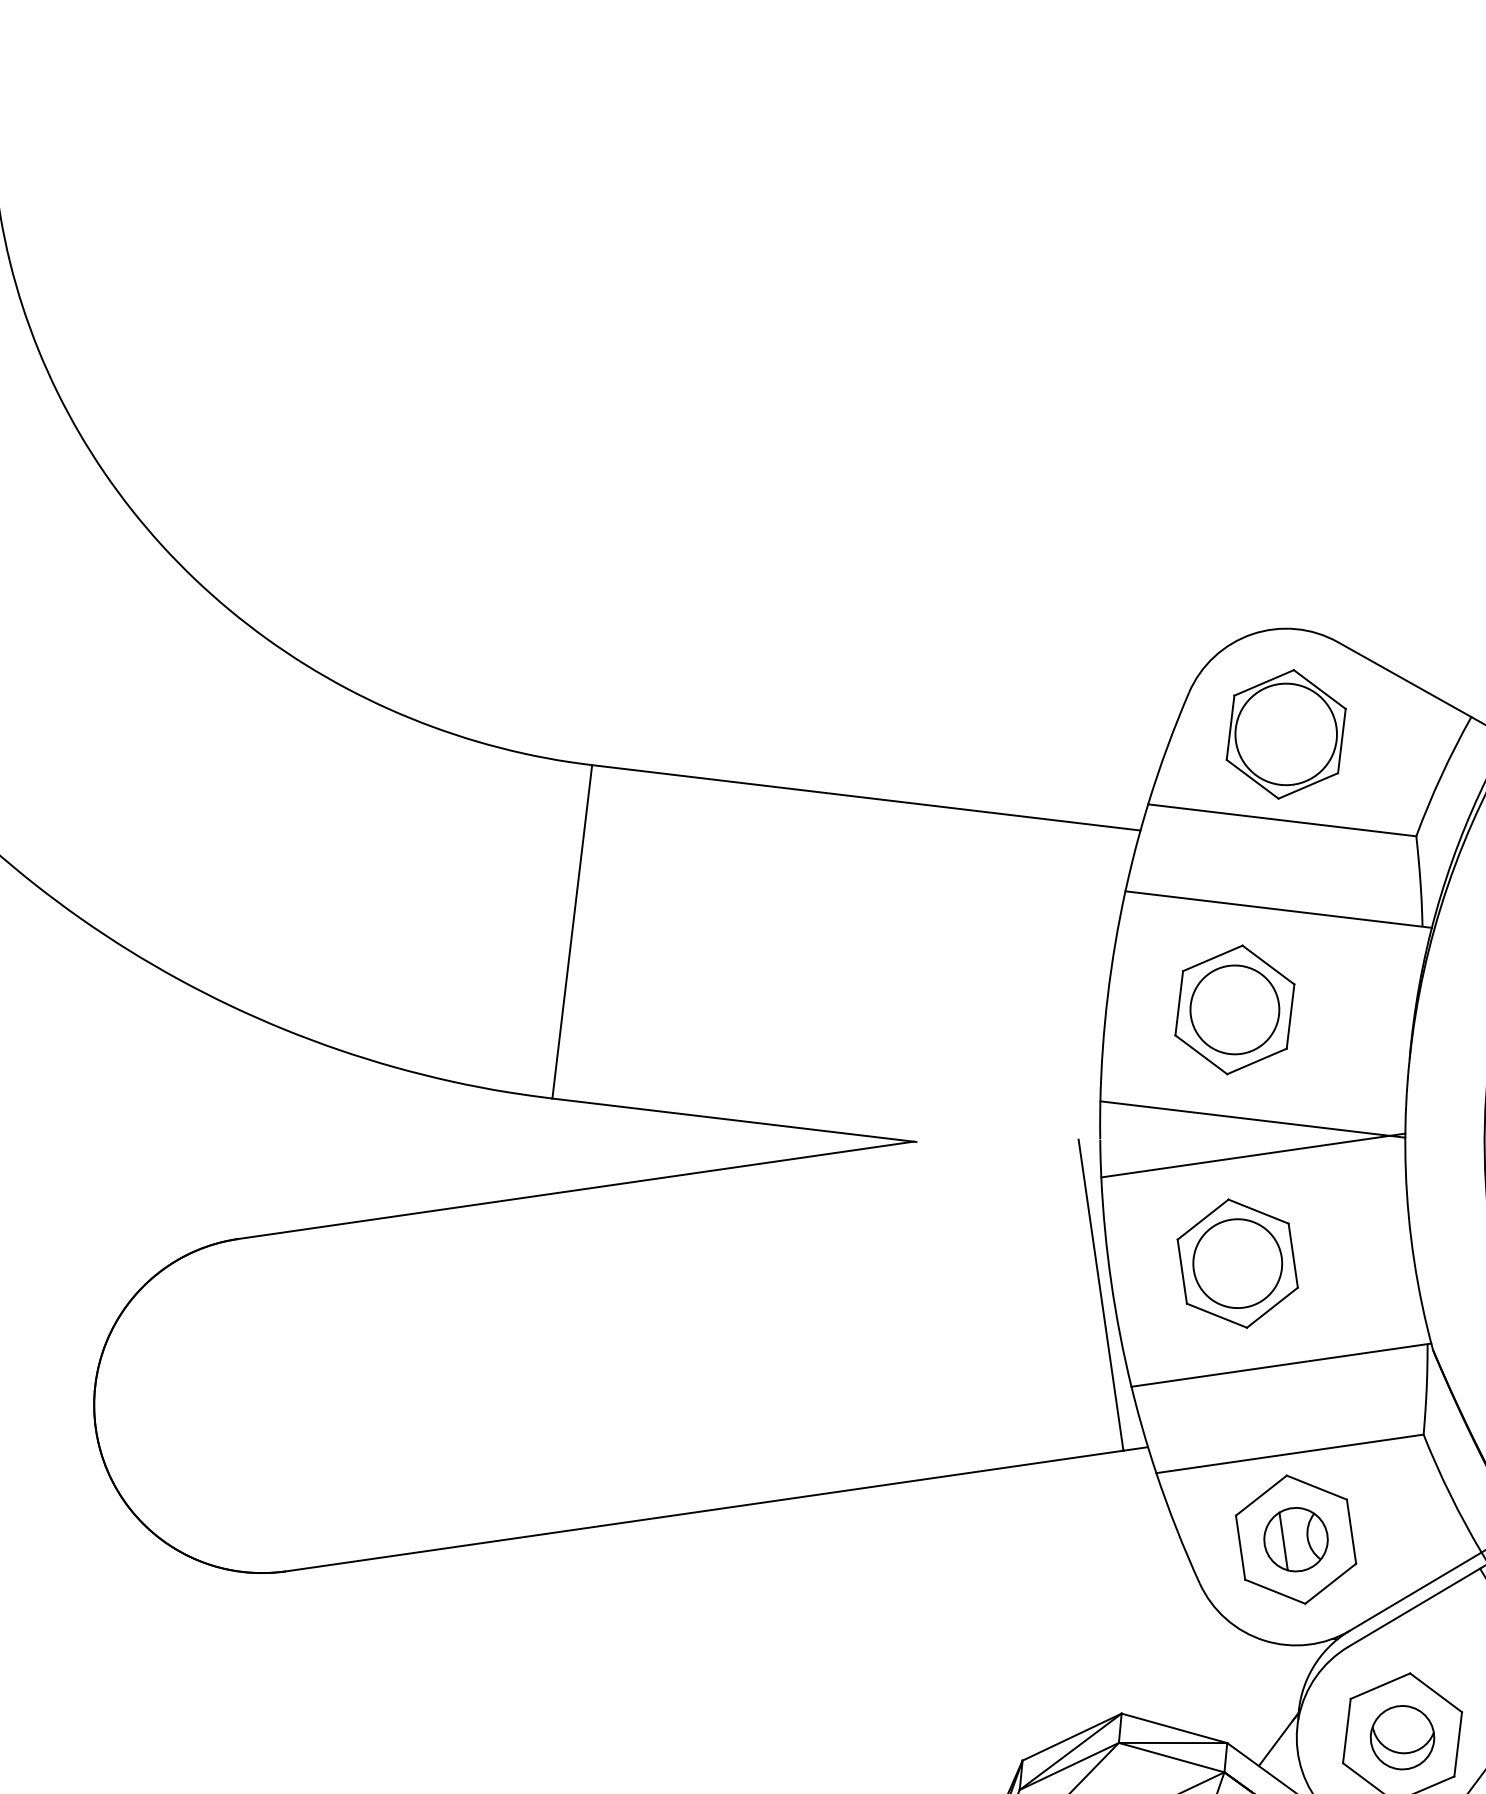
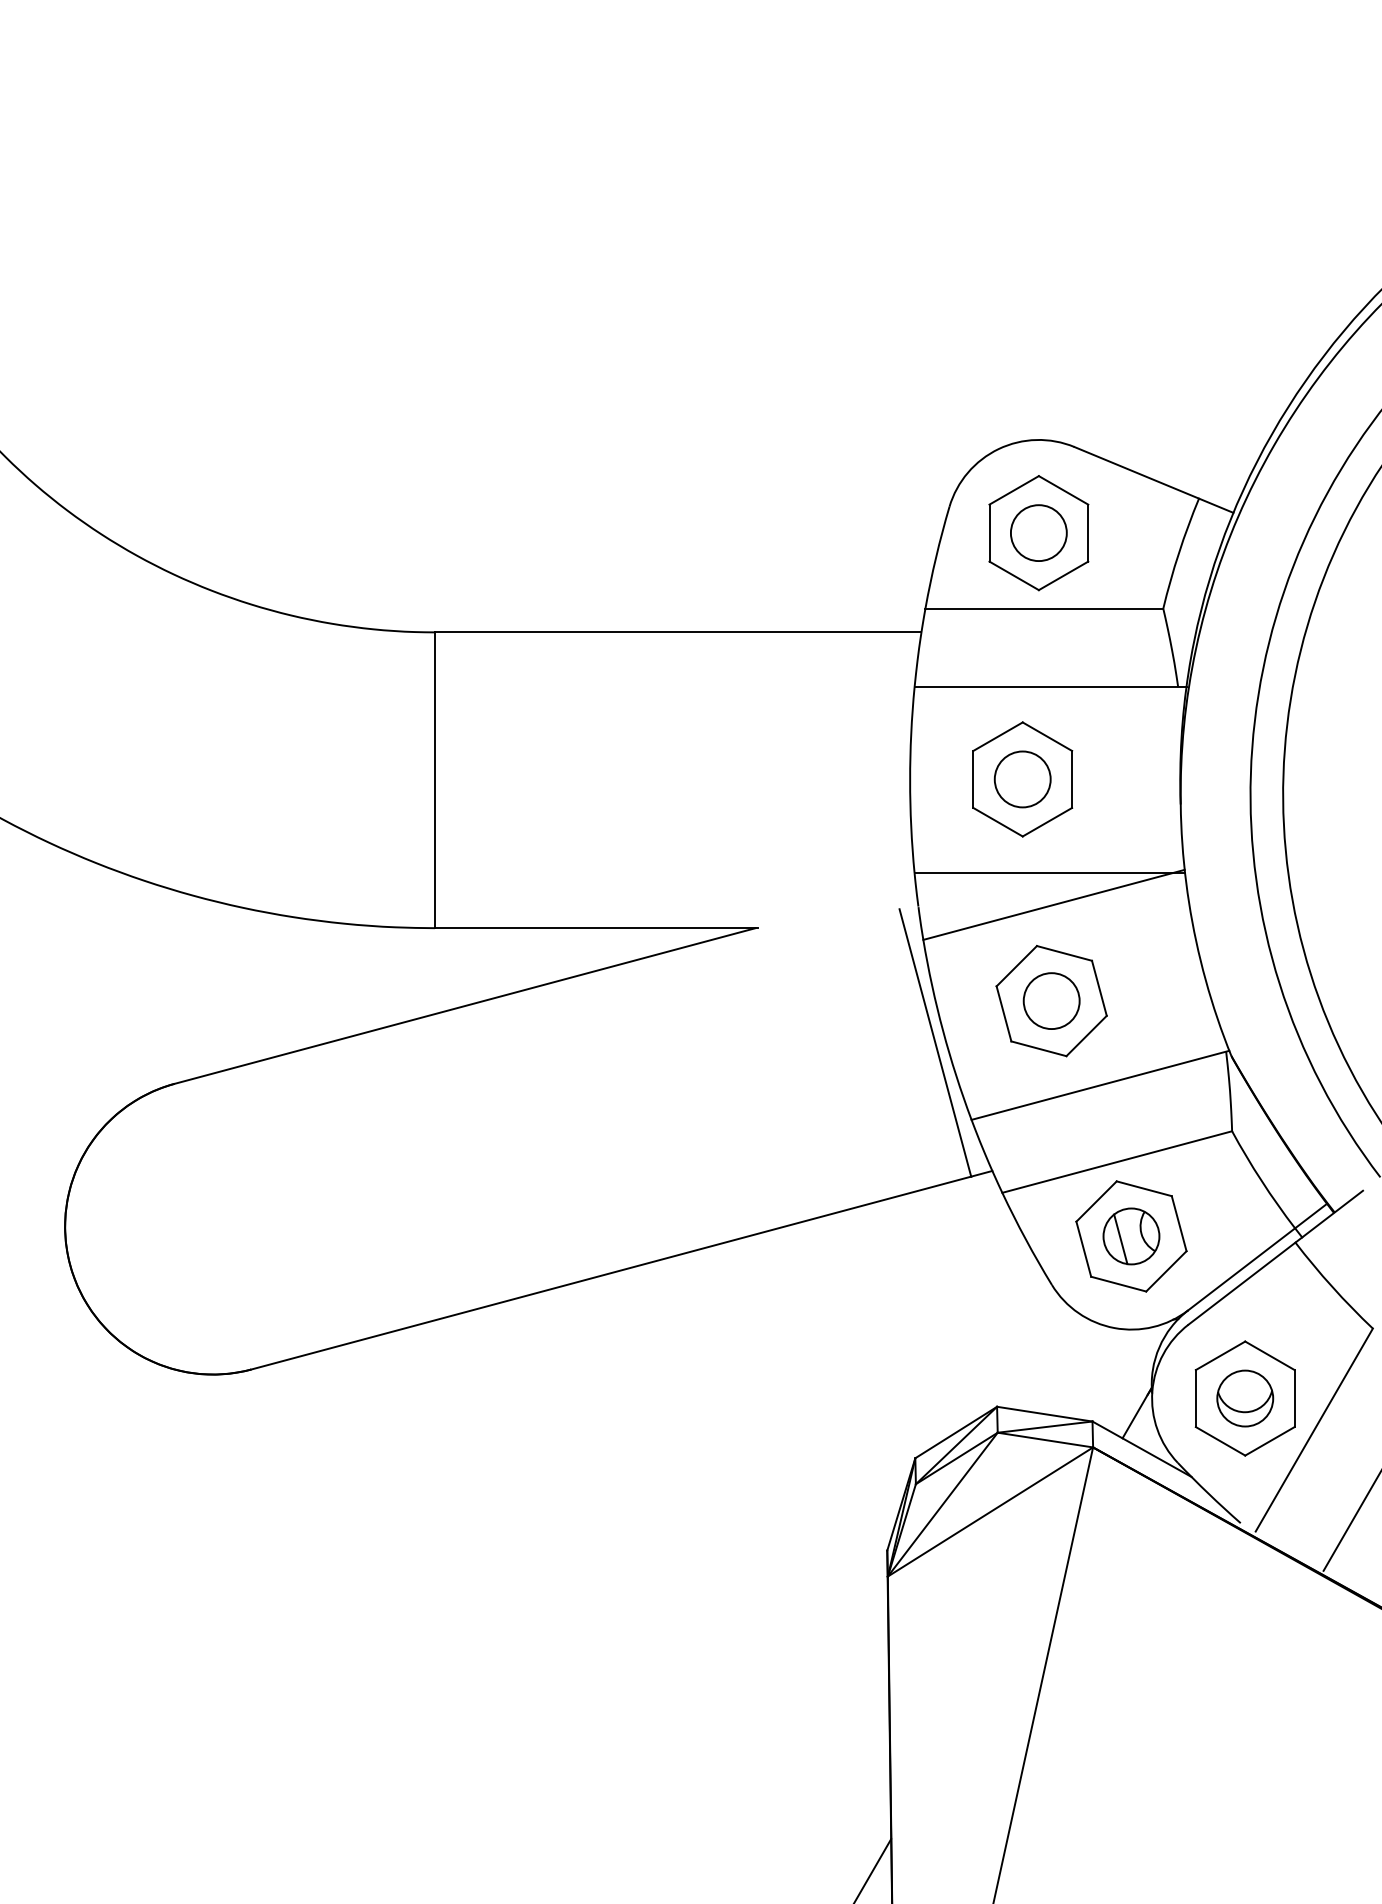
circle: (1285, 734) -> (1038, 533), size x0.62
circle: (1234, 1009) -> (1022, 779), size x0.71
circle: (1237, 1264) -> (1051, 1001), size x0.71

